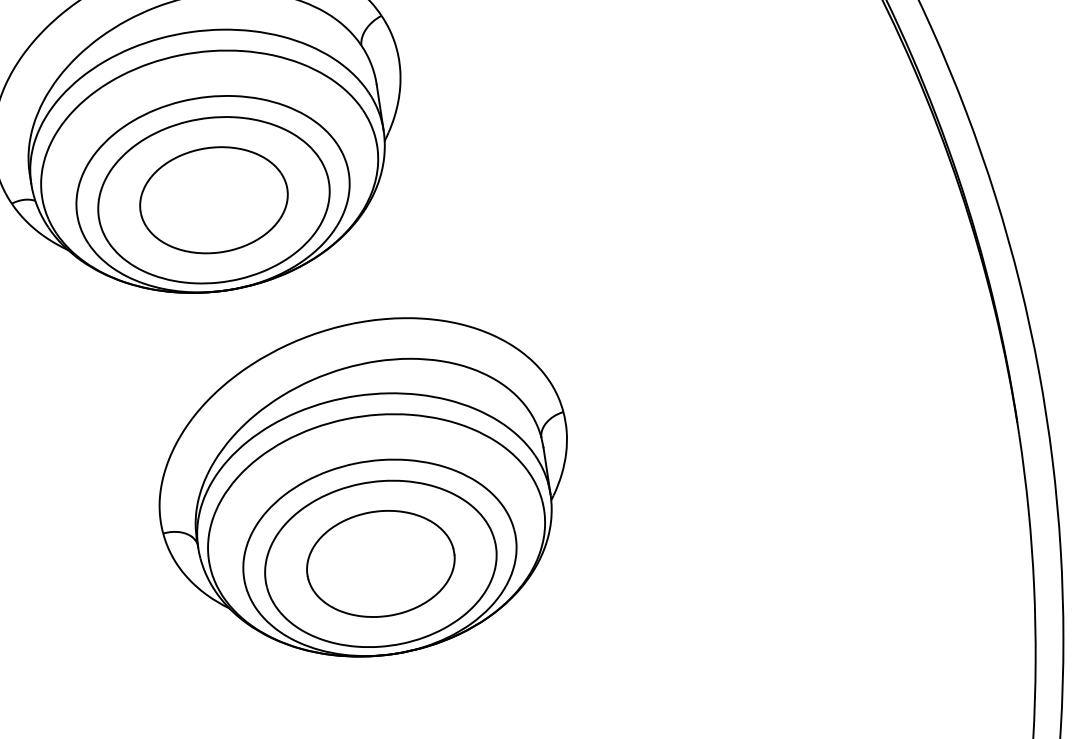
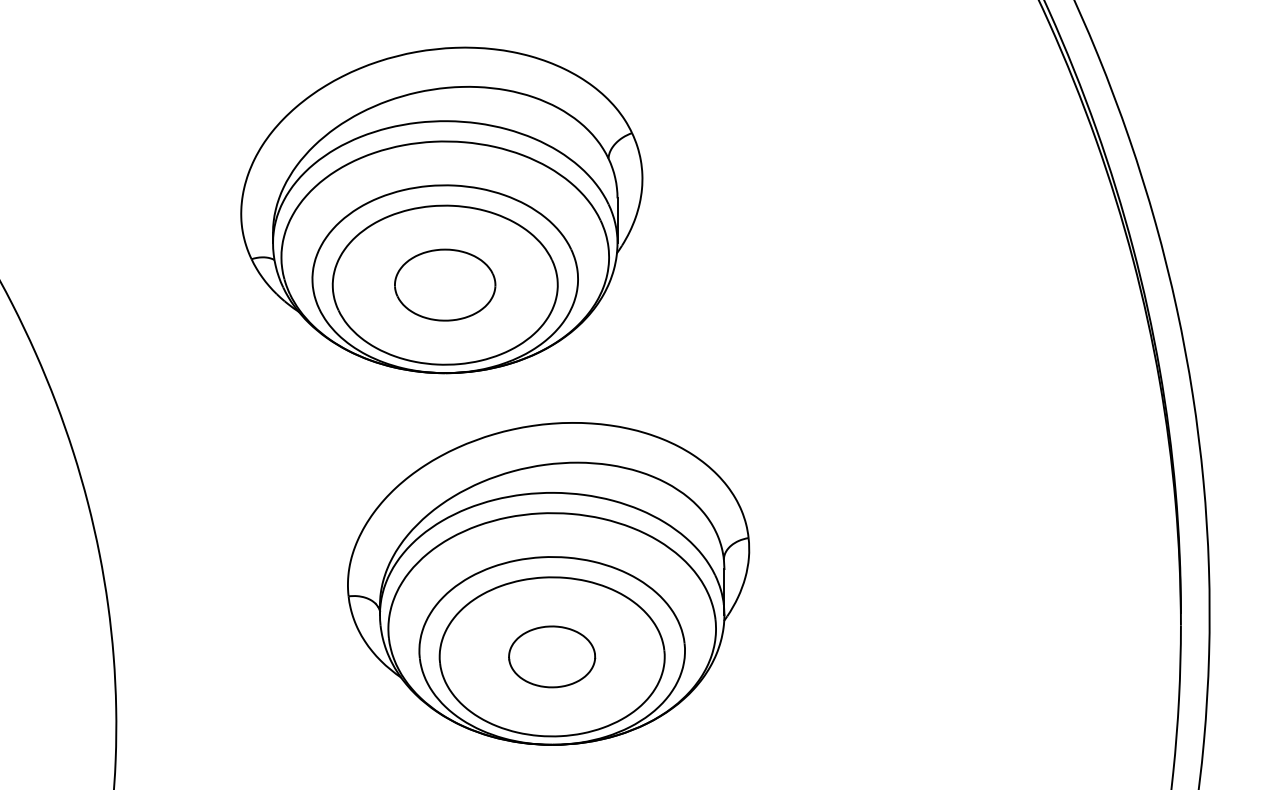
part: (213, 199) -> (444, 284), size x0.7
part: (380, 563) -> (551, 656), size x0.6

